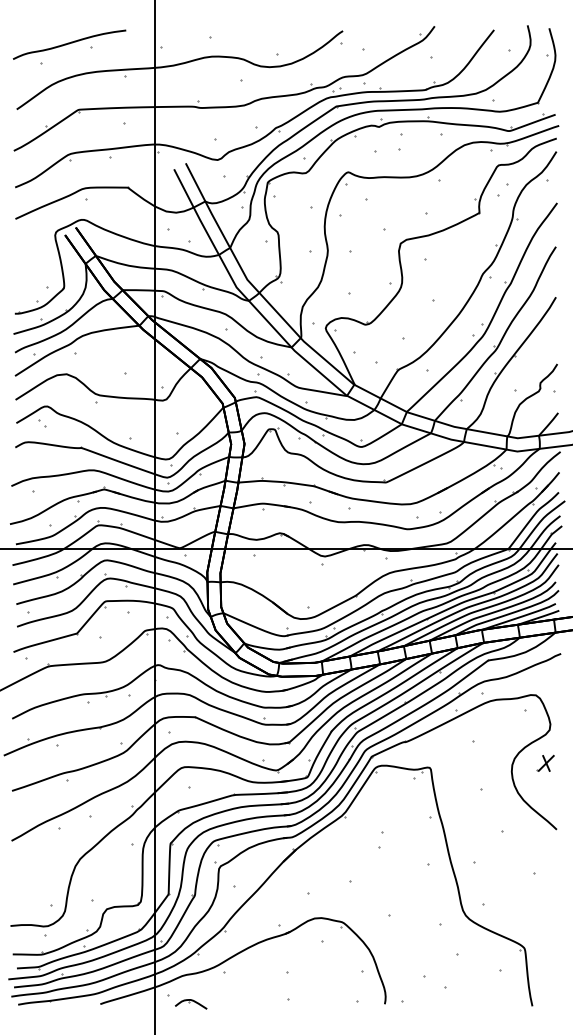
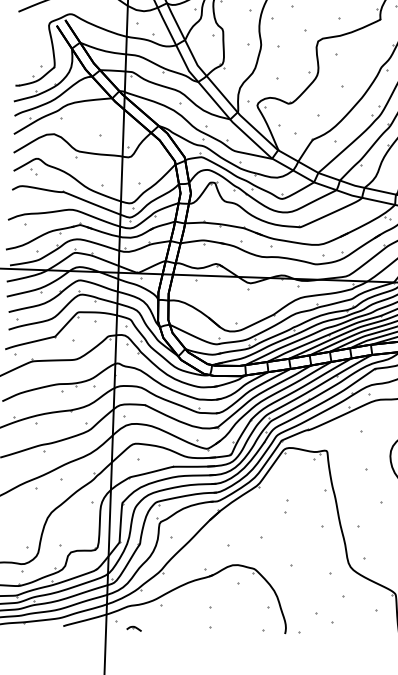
part: (191, 1004) -> (134, 628), size x0.6

